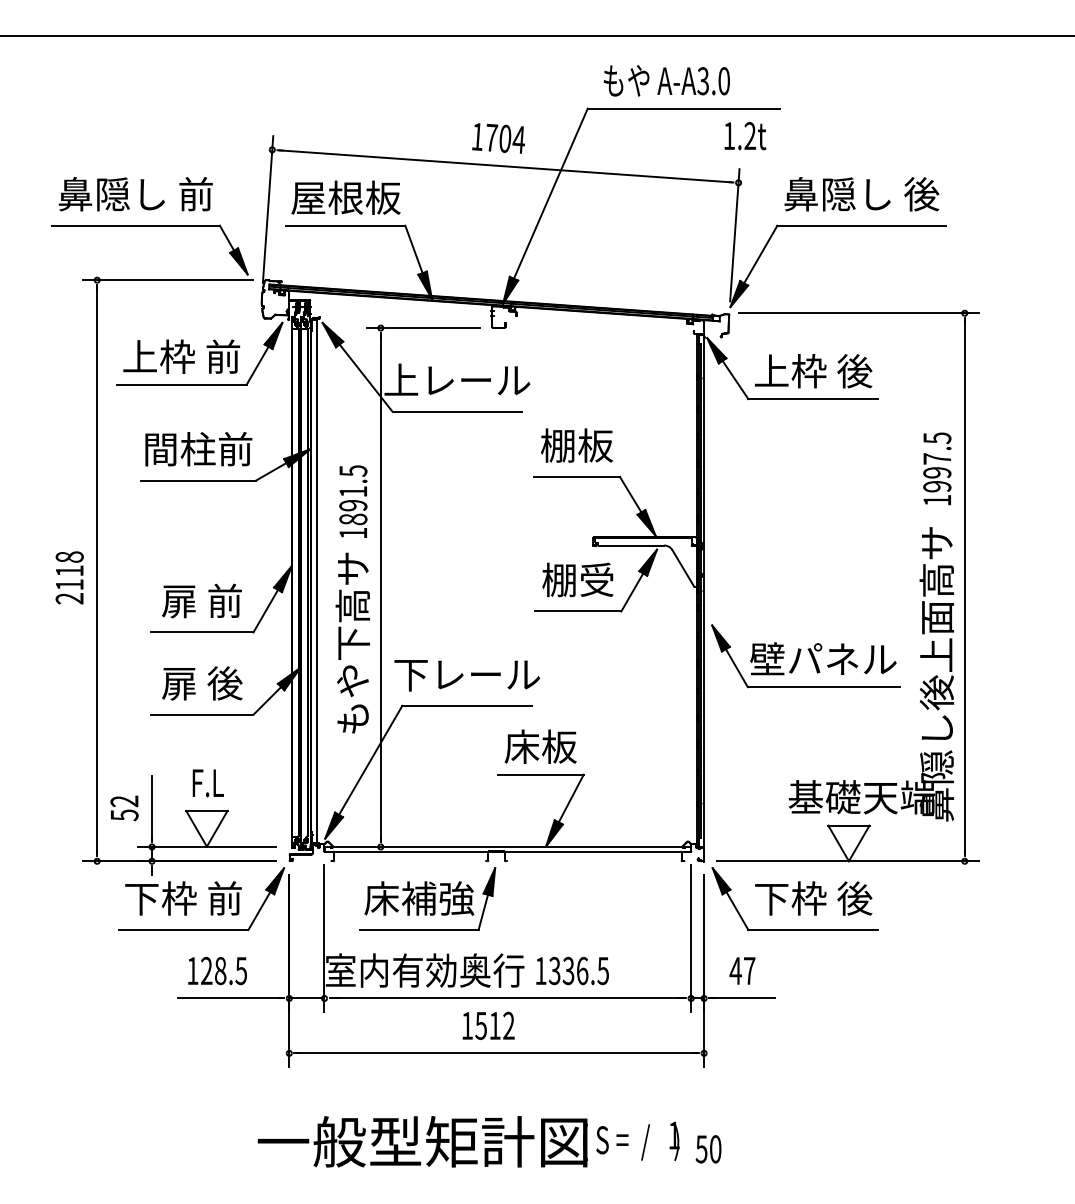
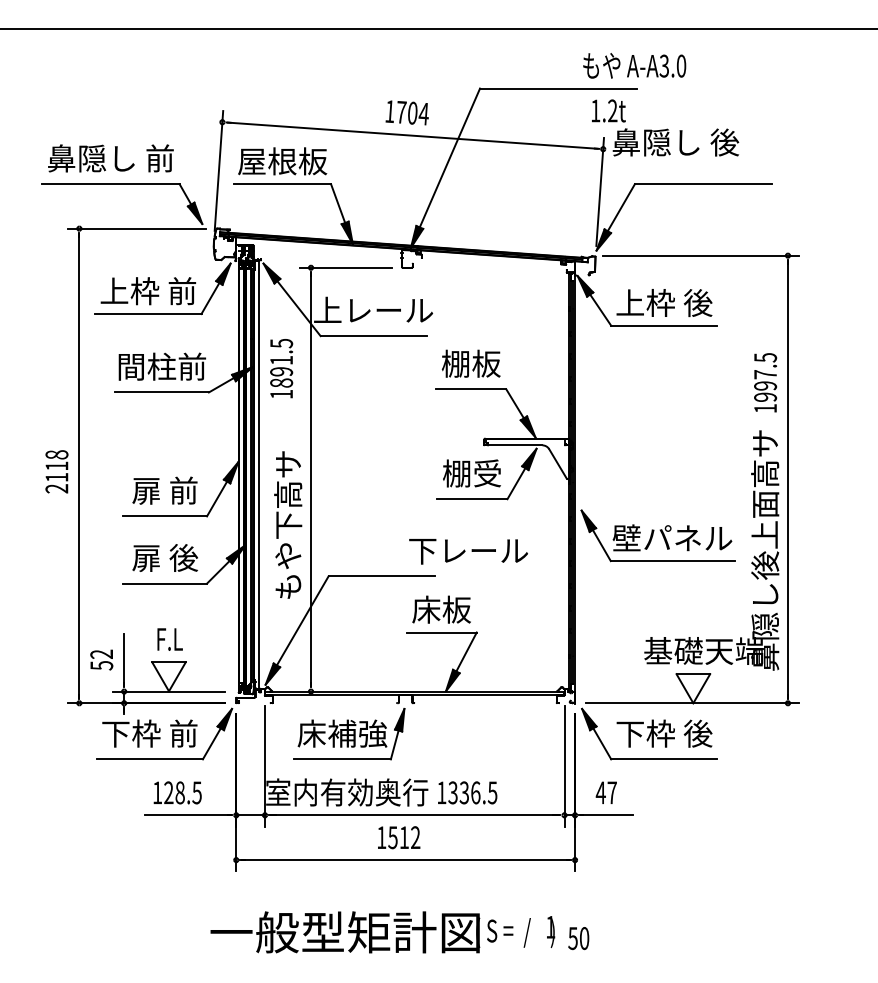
text: (666, 80) -> (634, 65), moved
text: (861, 194) -> (675, 142), moved
text: (353, 501) -> (281, 368), moved
text: (467, 675) -> (468, 551), moved

